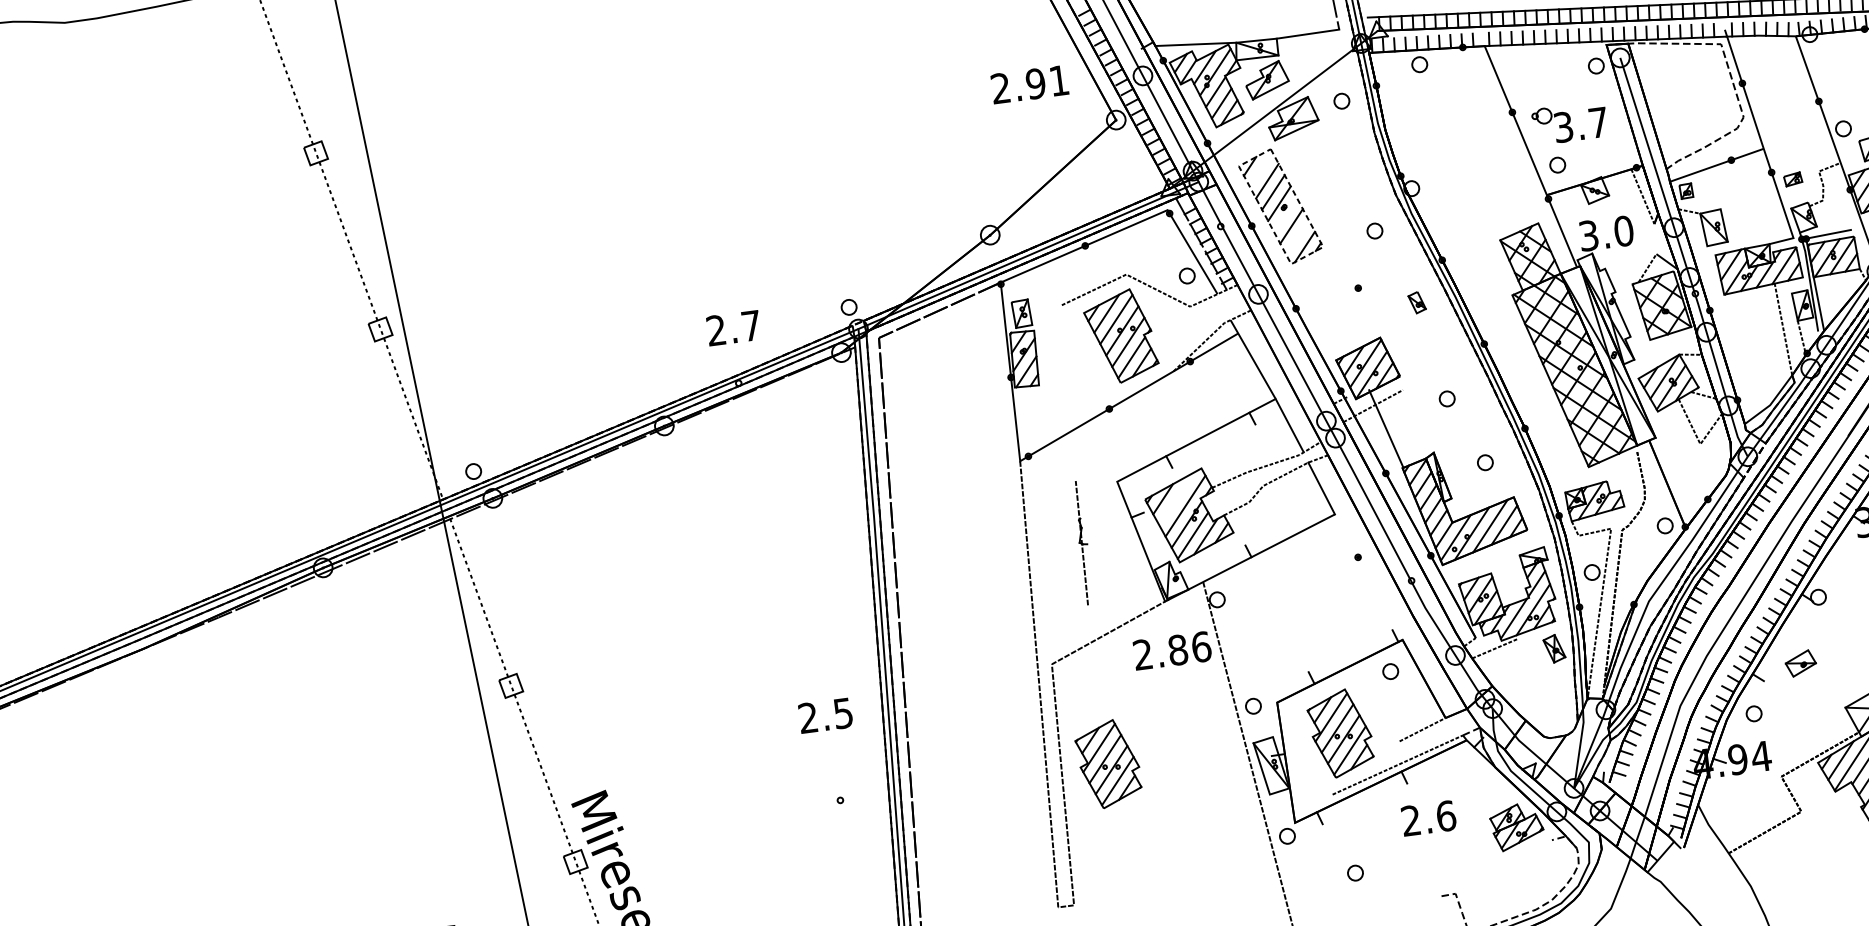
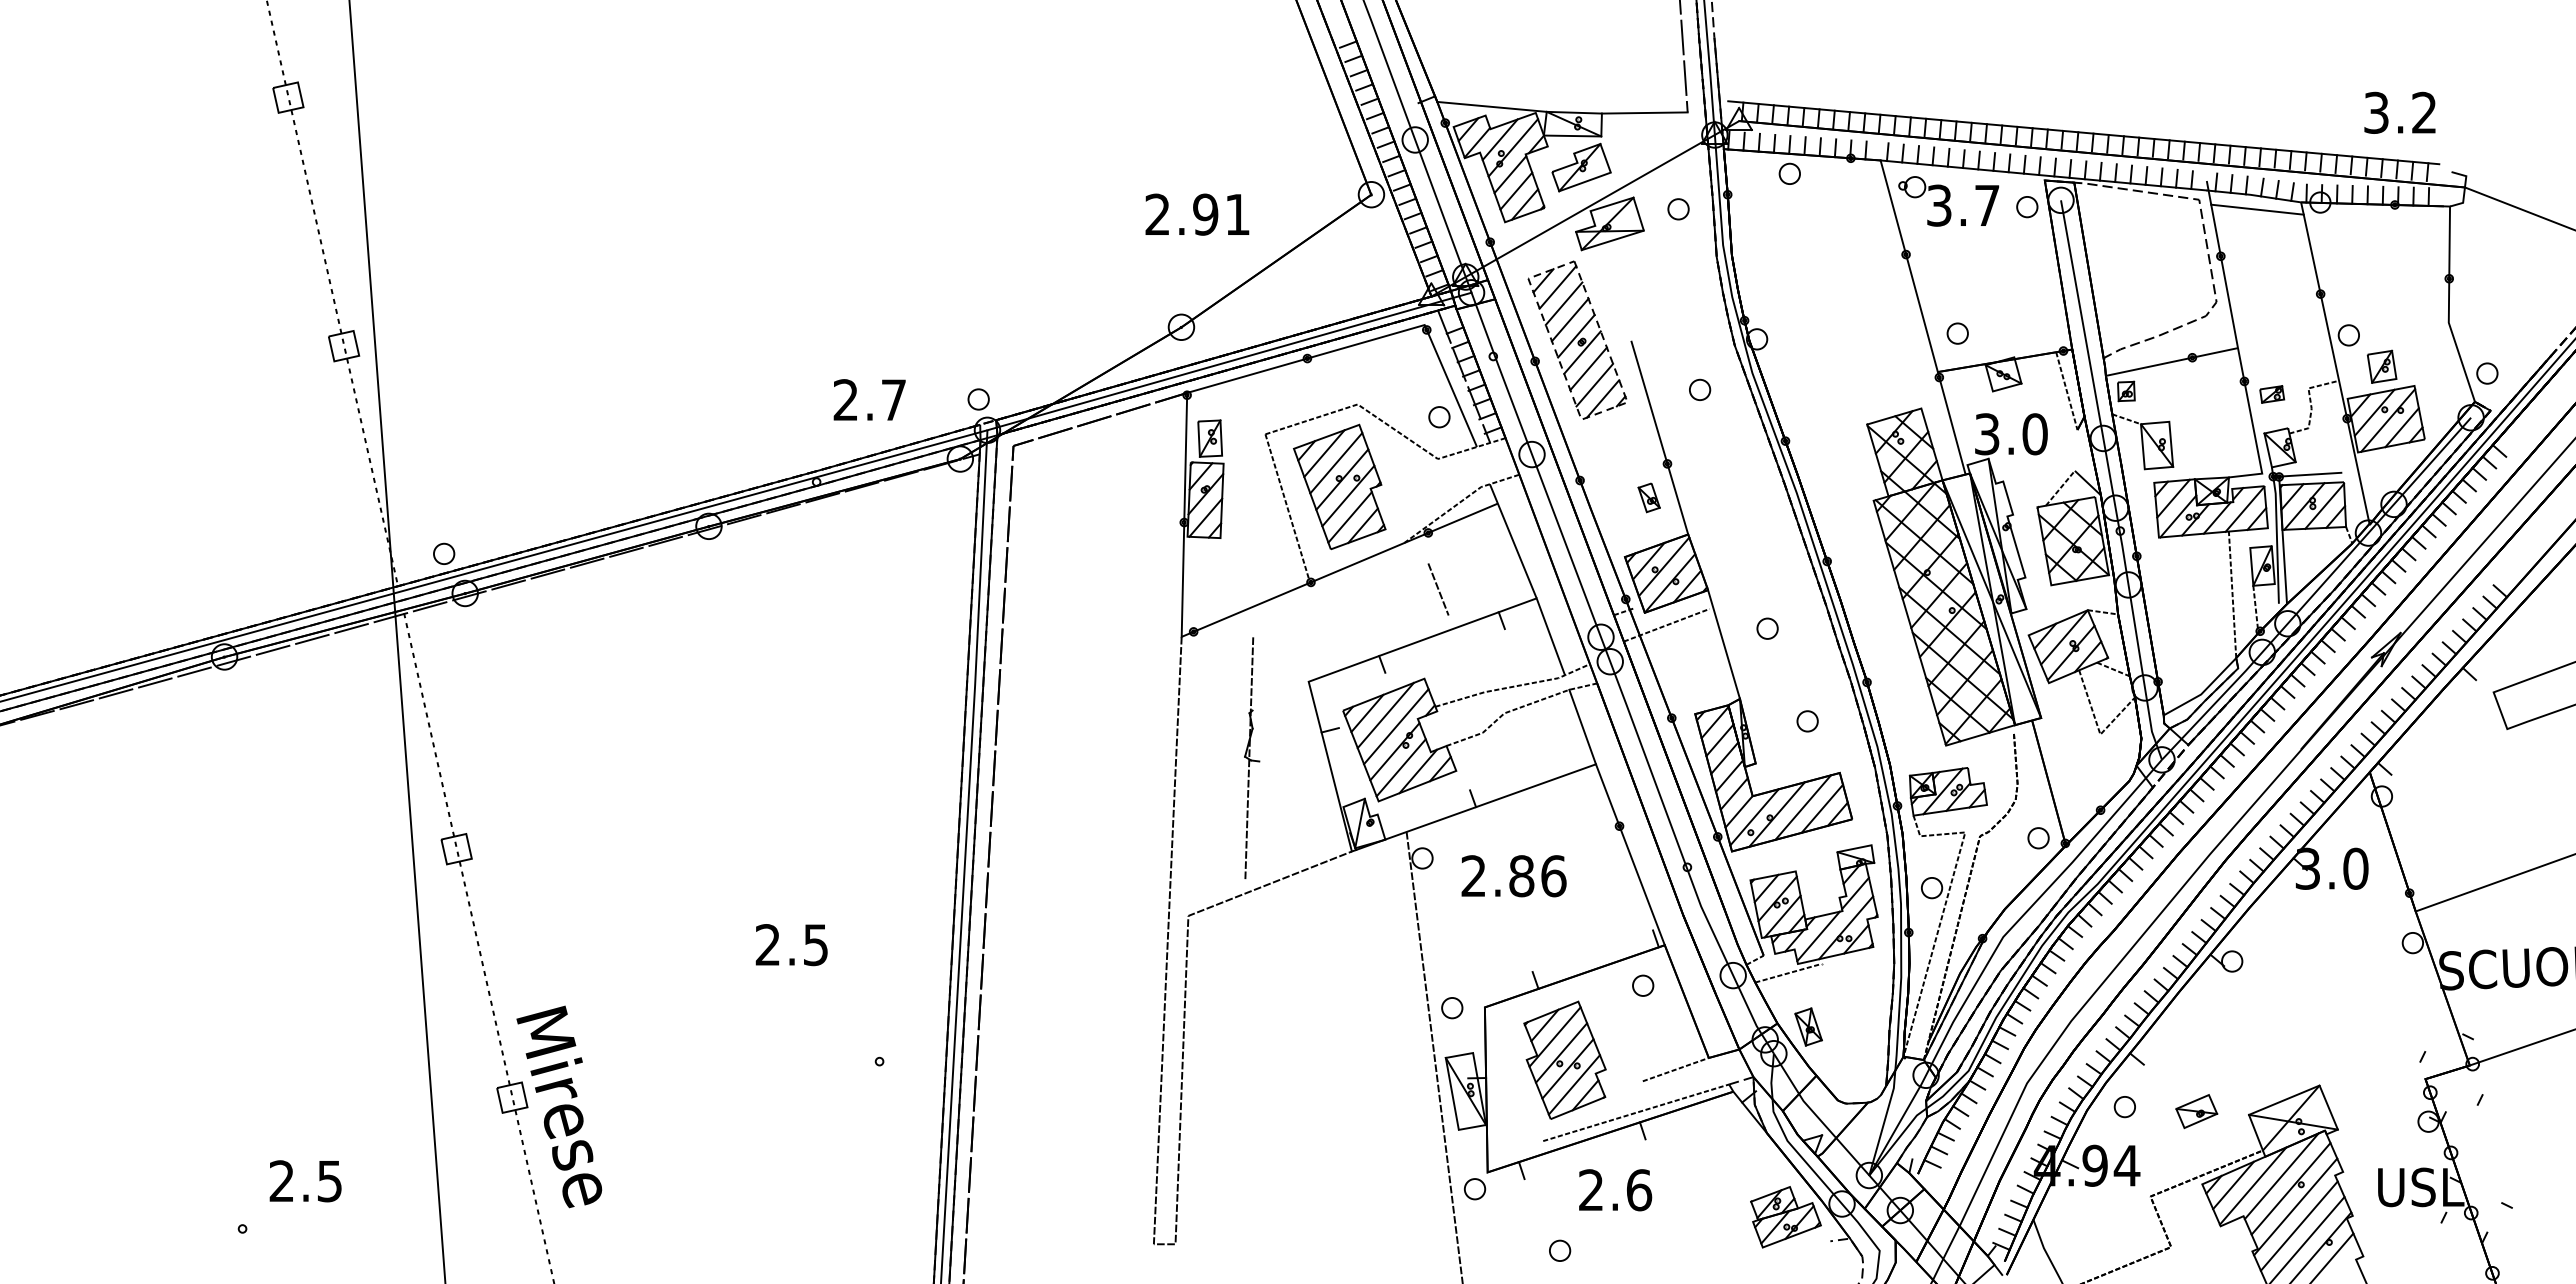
line: (1764, 45) -> (2257, 209), added
text: (1029, 84) -> (1197, 214), moved
part: (1569, 123) -> (1948, 201), moved
line: (1261, 169) -> (1557, 287), added
line: (1285, 215) -> (1582, 352), added
line: (1297, 237) -> (1594, 384), added
line: (1349, 269) -> (1659, 437), added
part: (1416, 302) -> (1648, 497), moved
text: (733, 327) -> (869, 399), moved
line: (1085, 357) -> (1287, 508), added
line: (1203, 401) -> (1438, 589), added
line: (1385, 428) -> (1723, 644), moved
line: (1176, 499) -> (1385, 715), added
part: (1083, 543) -> (1252, 758), size x1.43
line: (1368, 577) -> (1629, 854), added
part: (1554, 648) -> (1808, 1026), moved
text: (1172, 651) -> (1513, 876), moved
part: (1800, 663) -> (2196, 1111), moved
text: (825, 716) -> (791, 945), moved
part: (1108, 763) -> (1246, 1059), removed
text: (1428, 818) -> (1615, 1190), moved

